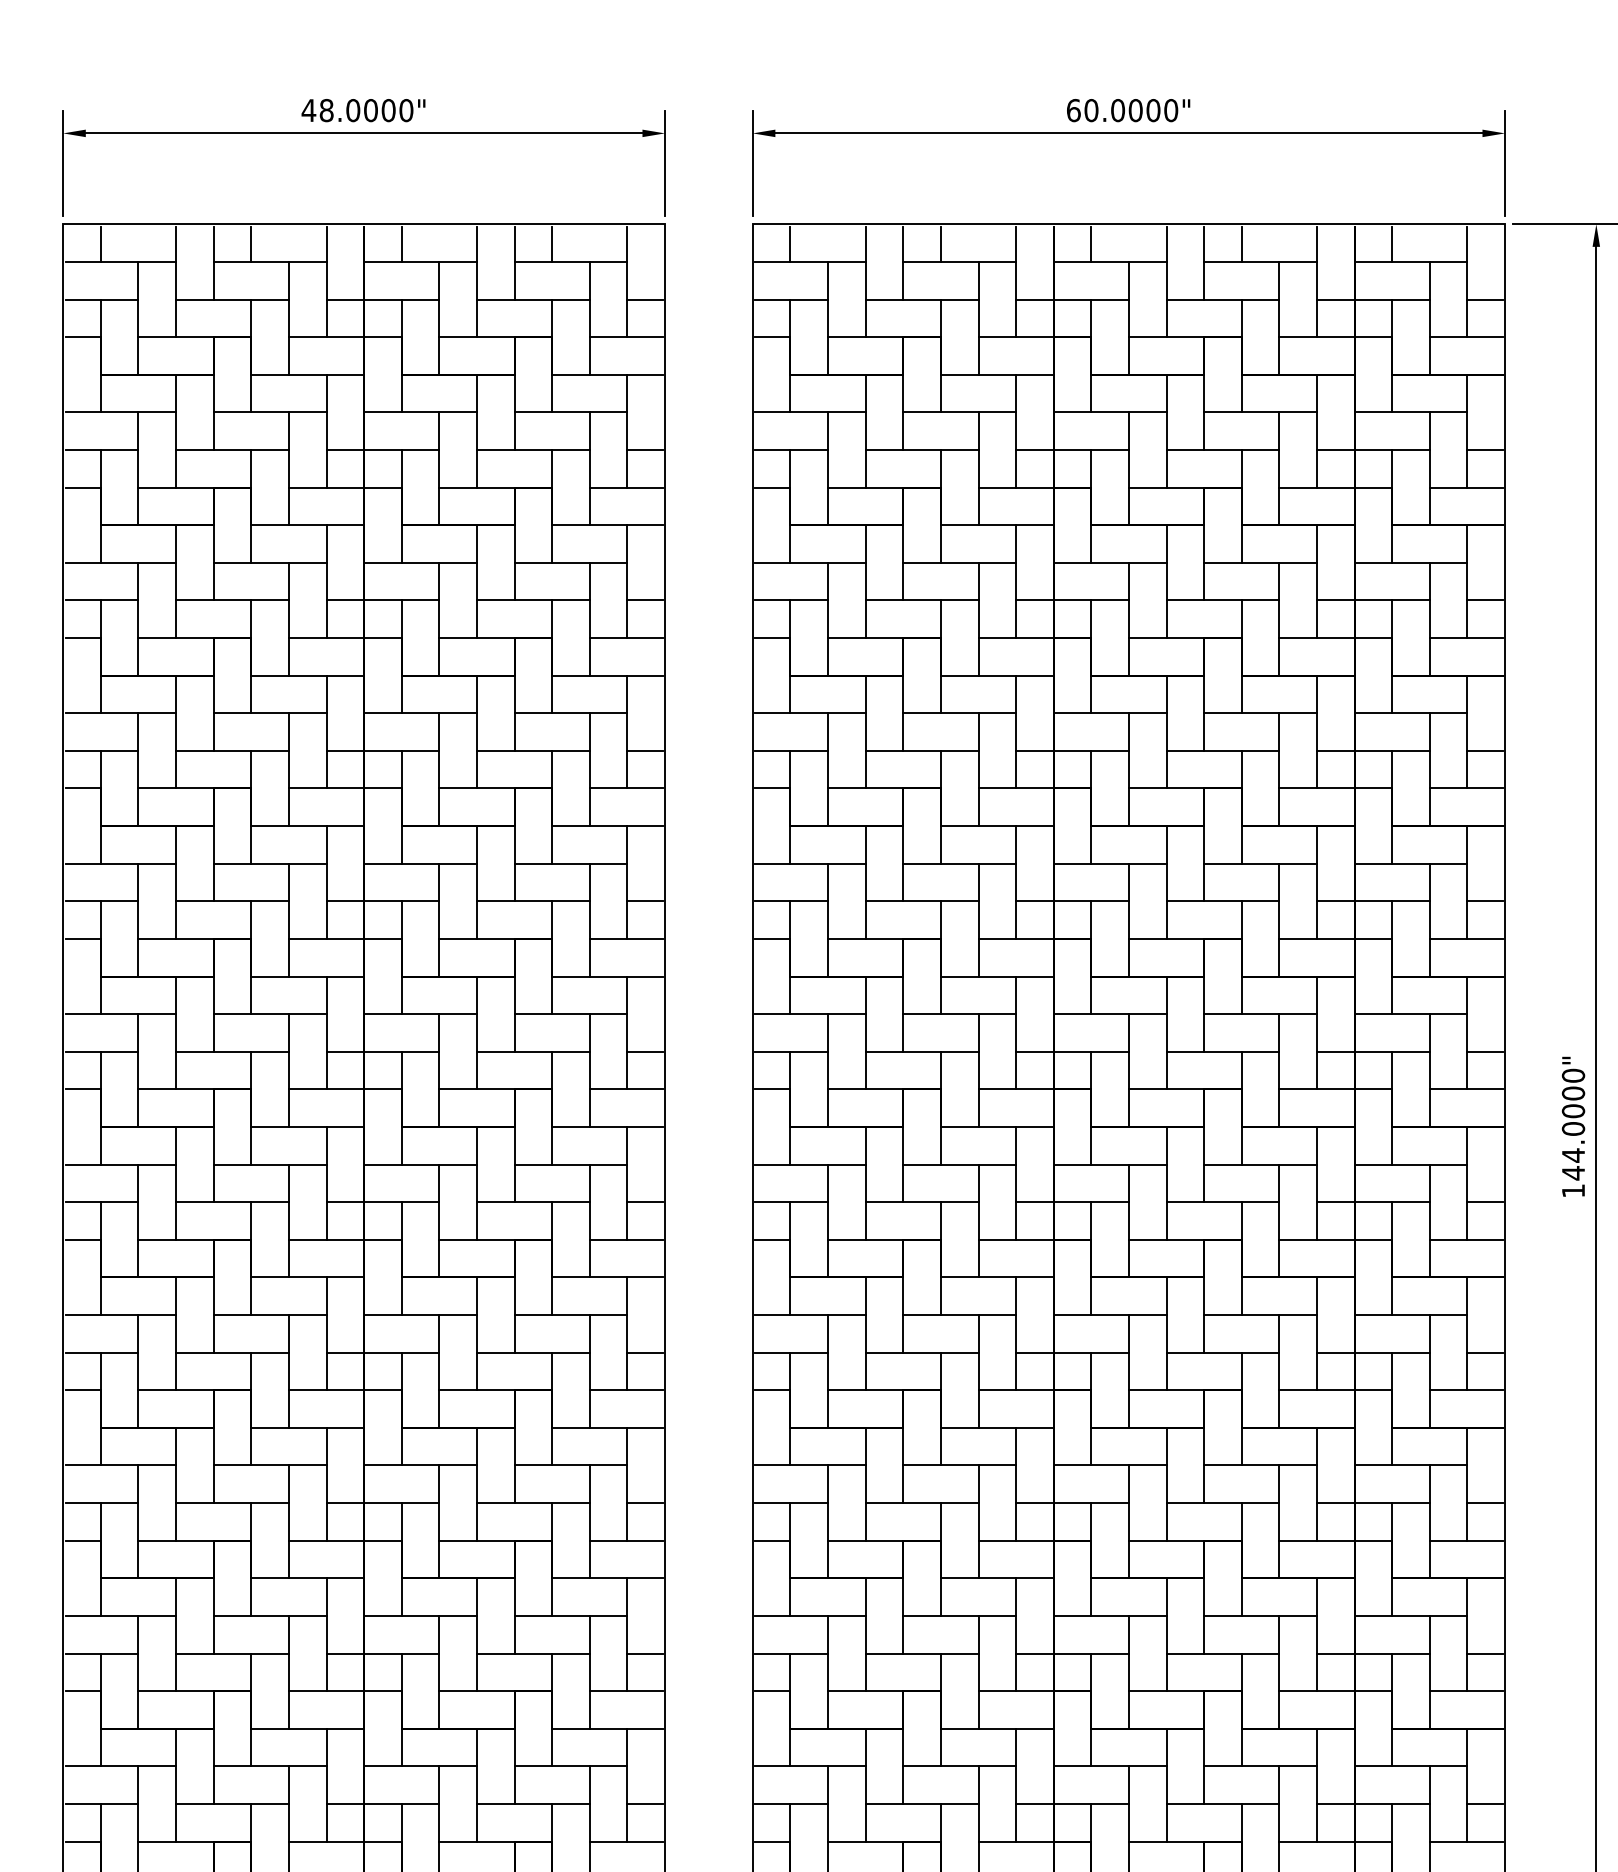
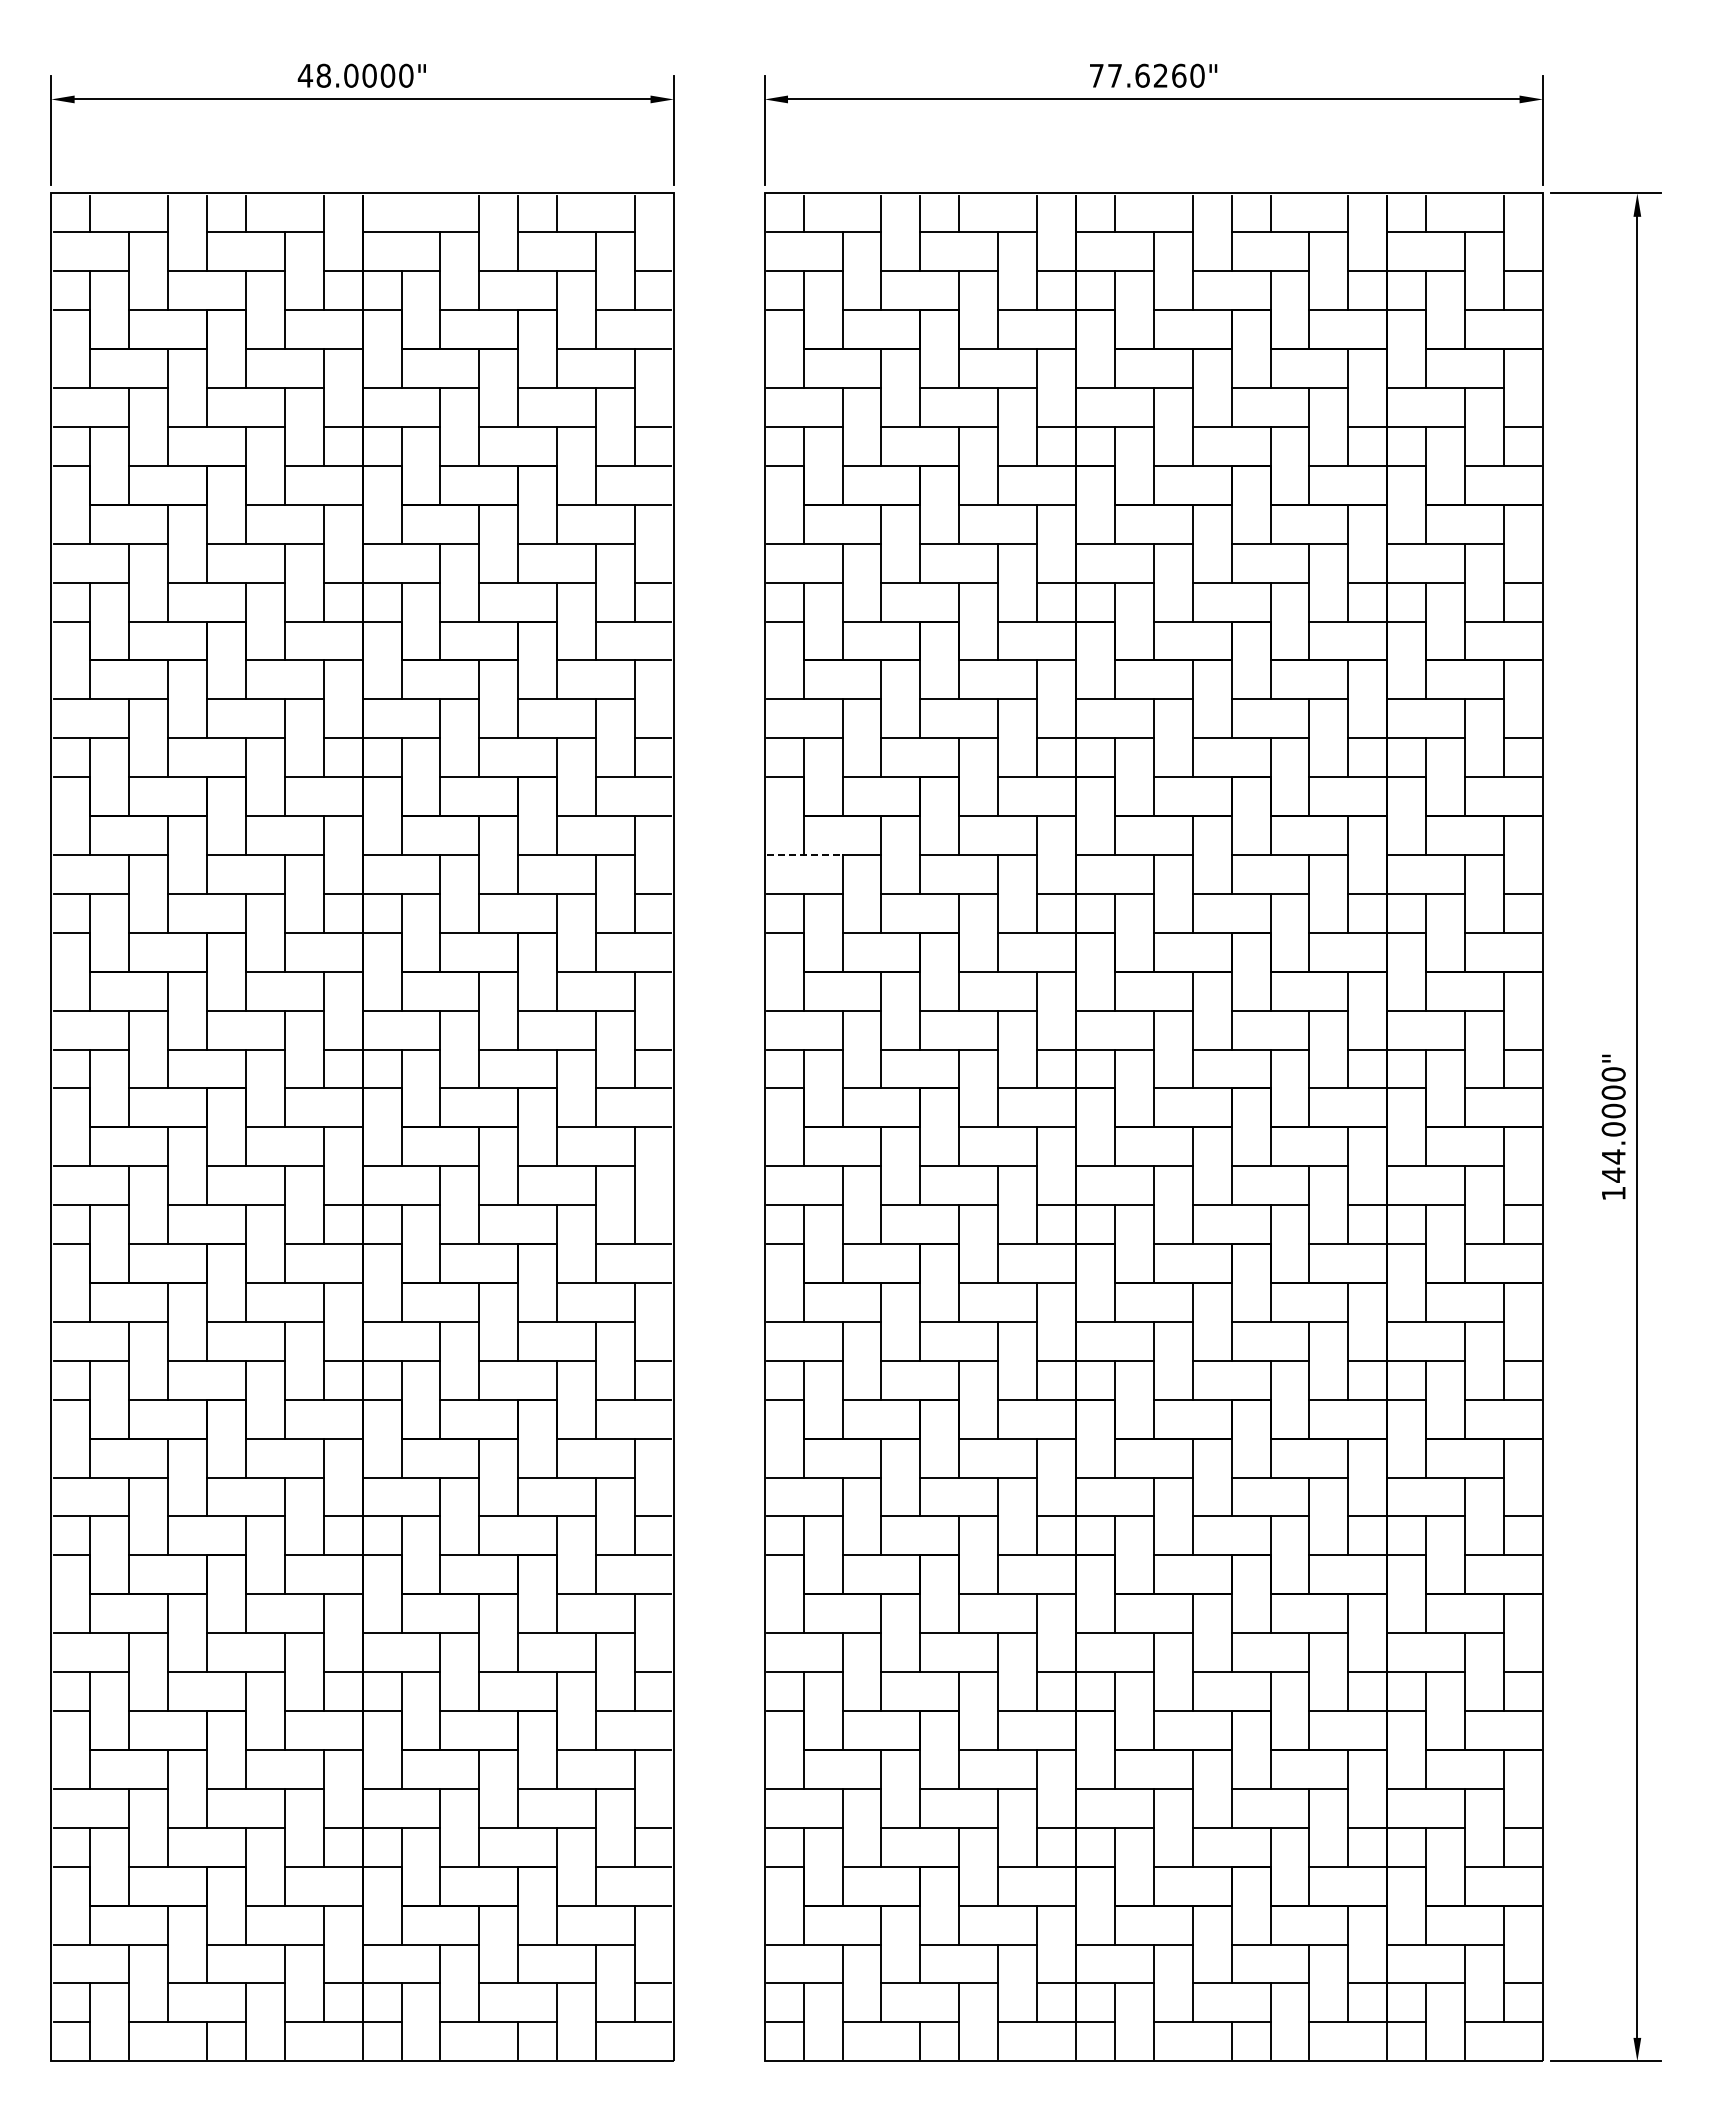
text: (1113, 110) -> (1137, 75), 60.0000" -> 77.6260"
line: (401, 243) -> (401, 213), removed
line: (791, 863) -> (804, 854), solid -> dashed
line: (644, 1202) -> (652, 1205), removed

